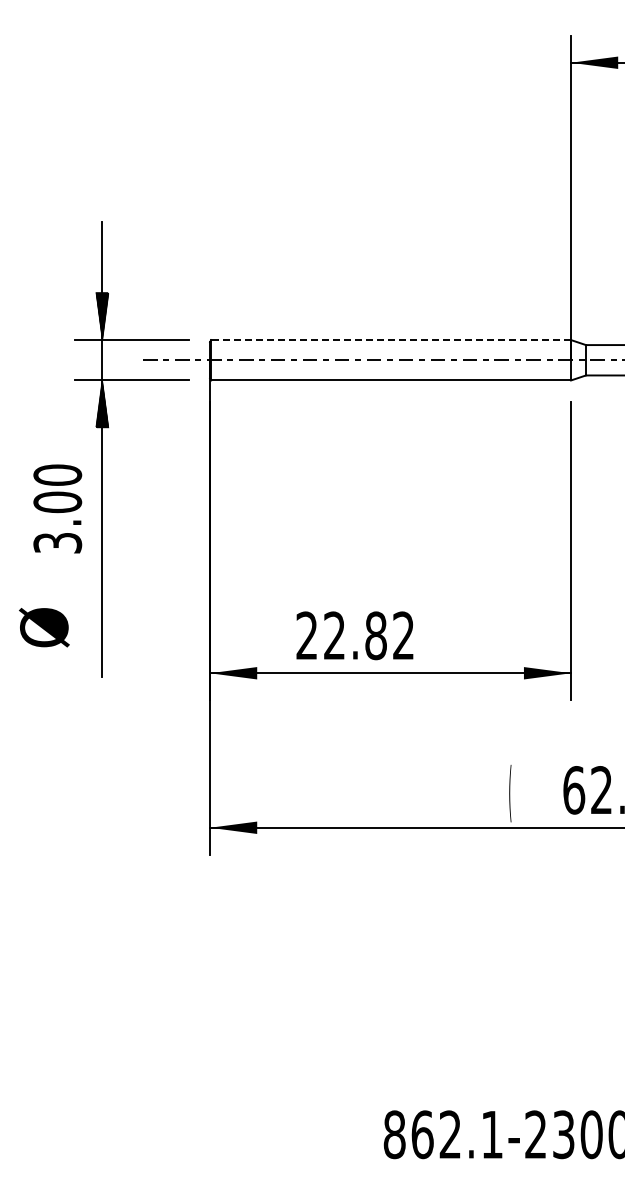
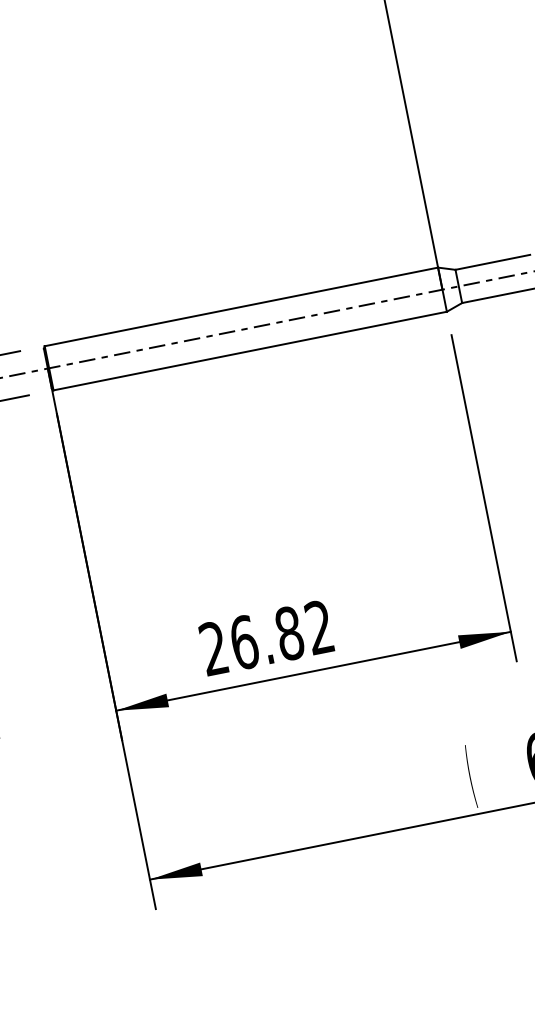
line: (391, 340) -> (241, 307), dashed -> solid
text: (334, 635) -> (244, 642), 22.82 -> 26.82

